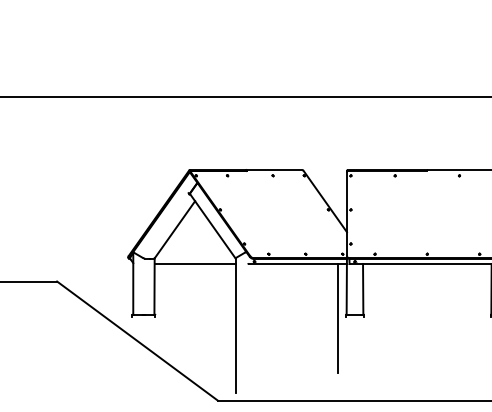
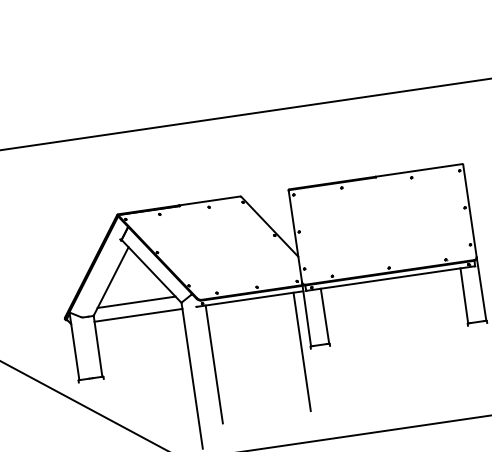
line: (194, 251) -> (135, 301), added
line: (256, 317) -> (213, 363), added

